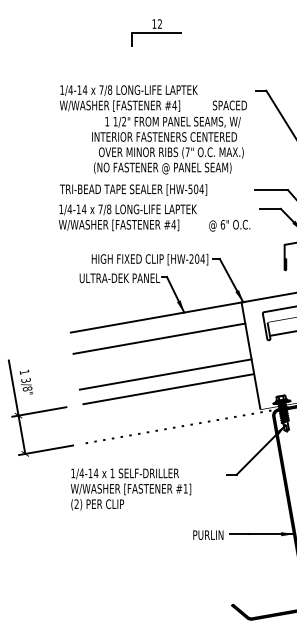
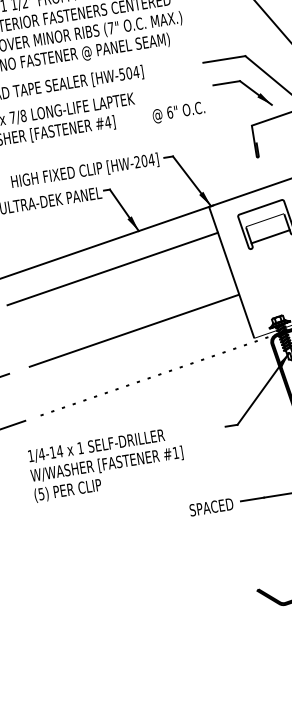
line: (165, 374) -> (127, 312), removed
text: (76, 503) -> (41, 493), (2) -> (5)
text: (206, 534) -> (211, 506), PURLIN -> SPACED

